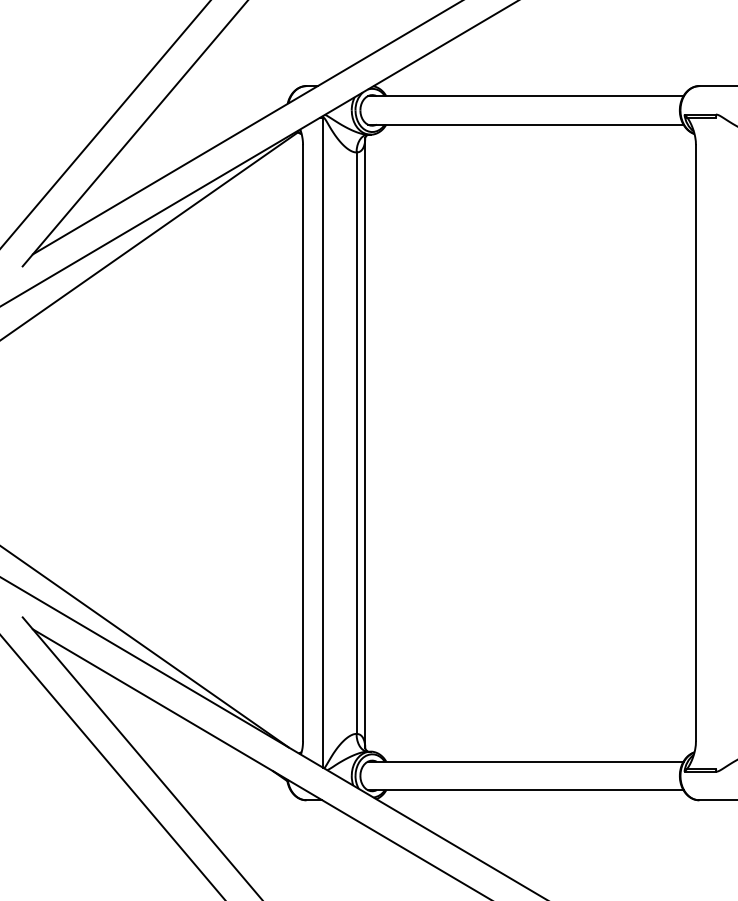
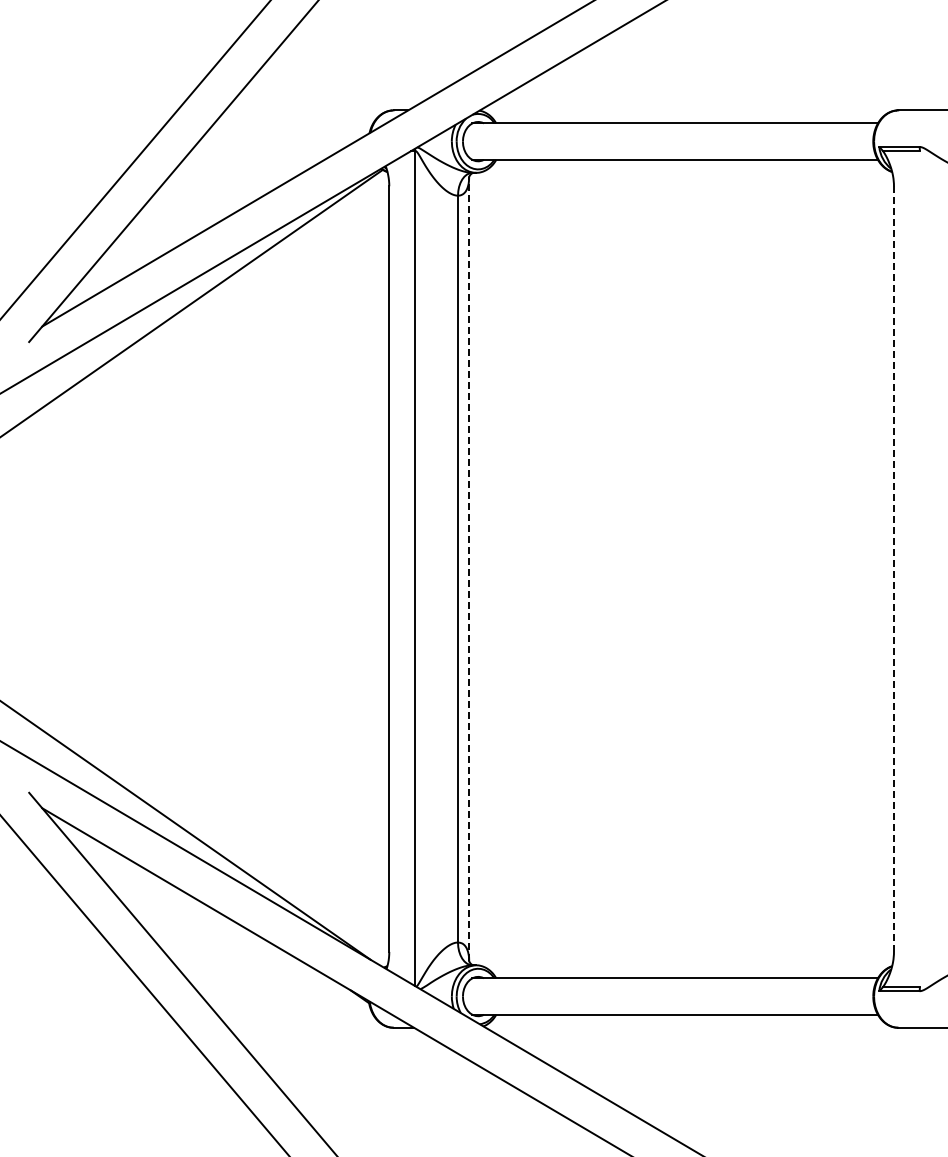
line: (365, 442) -> (469, 568), solid -> dashed
line: (695, 443) -> (893, 569), solid -> dashed

